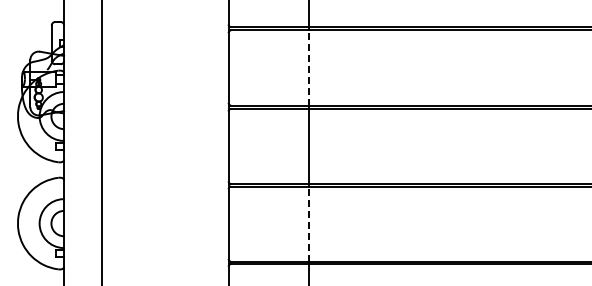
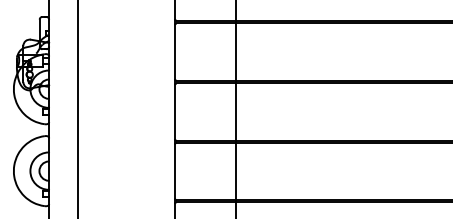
line: (308, 68) -> (236, 52), dashed -> solid
line: (308, 224) -> (236, 171), dashed -> solid

